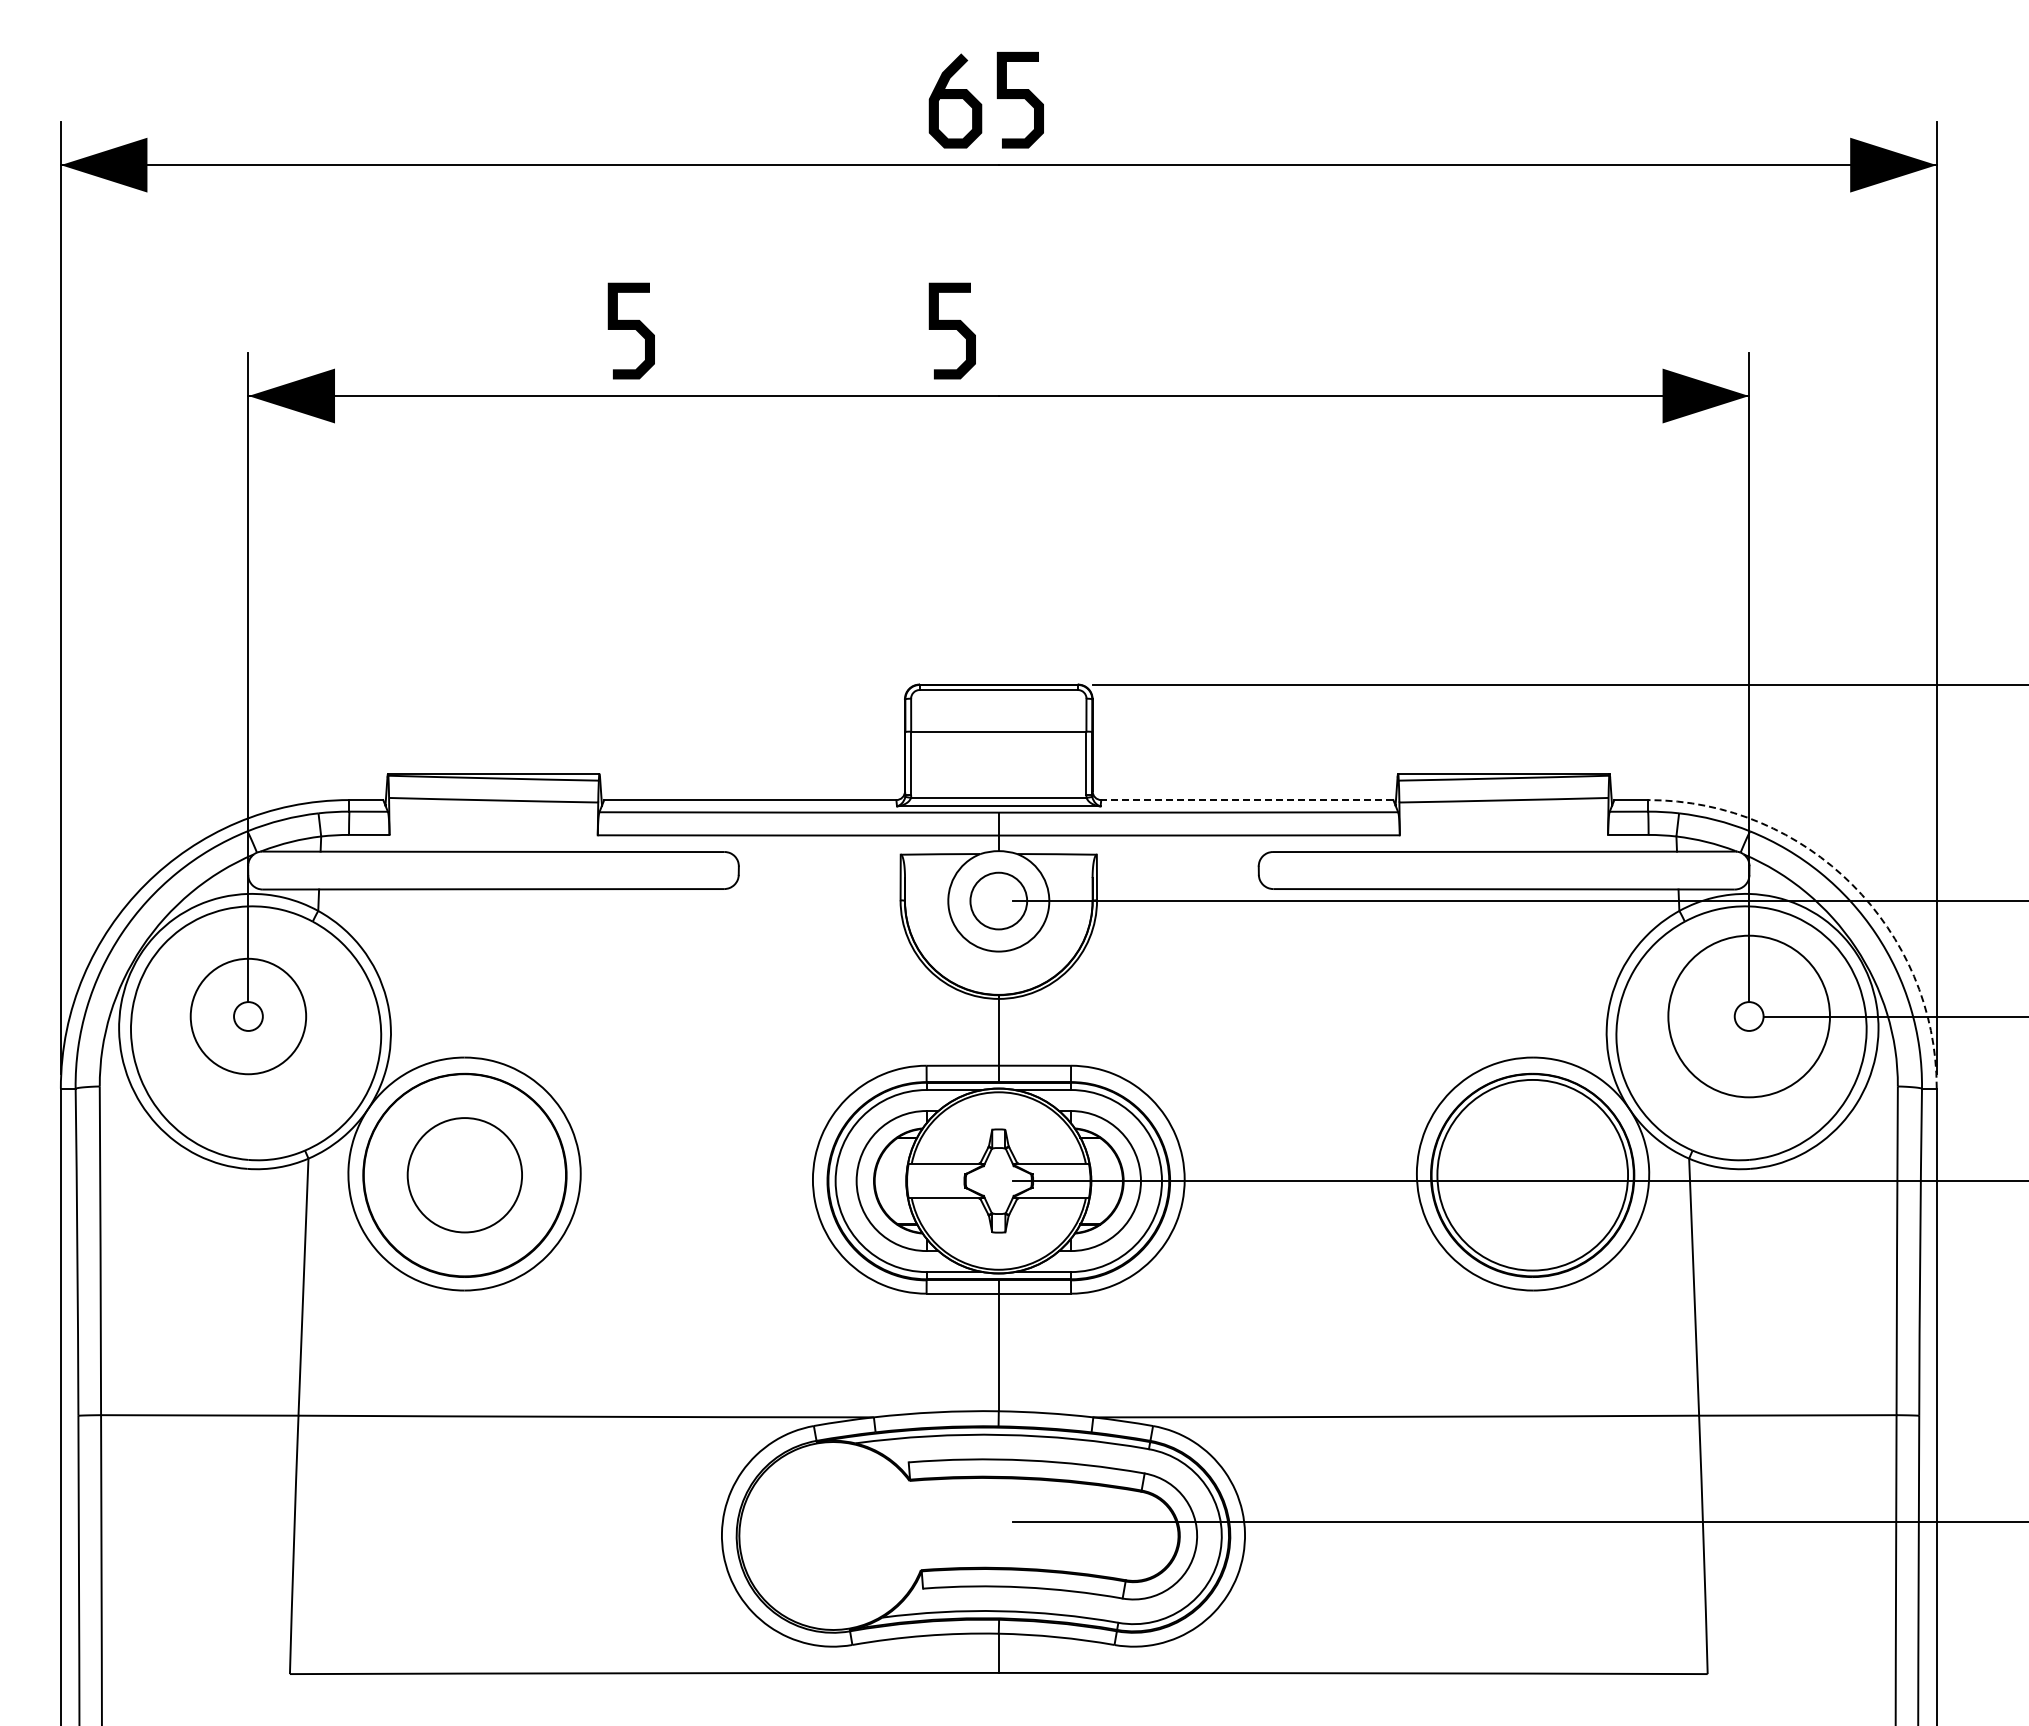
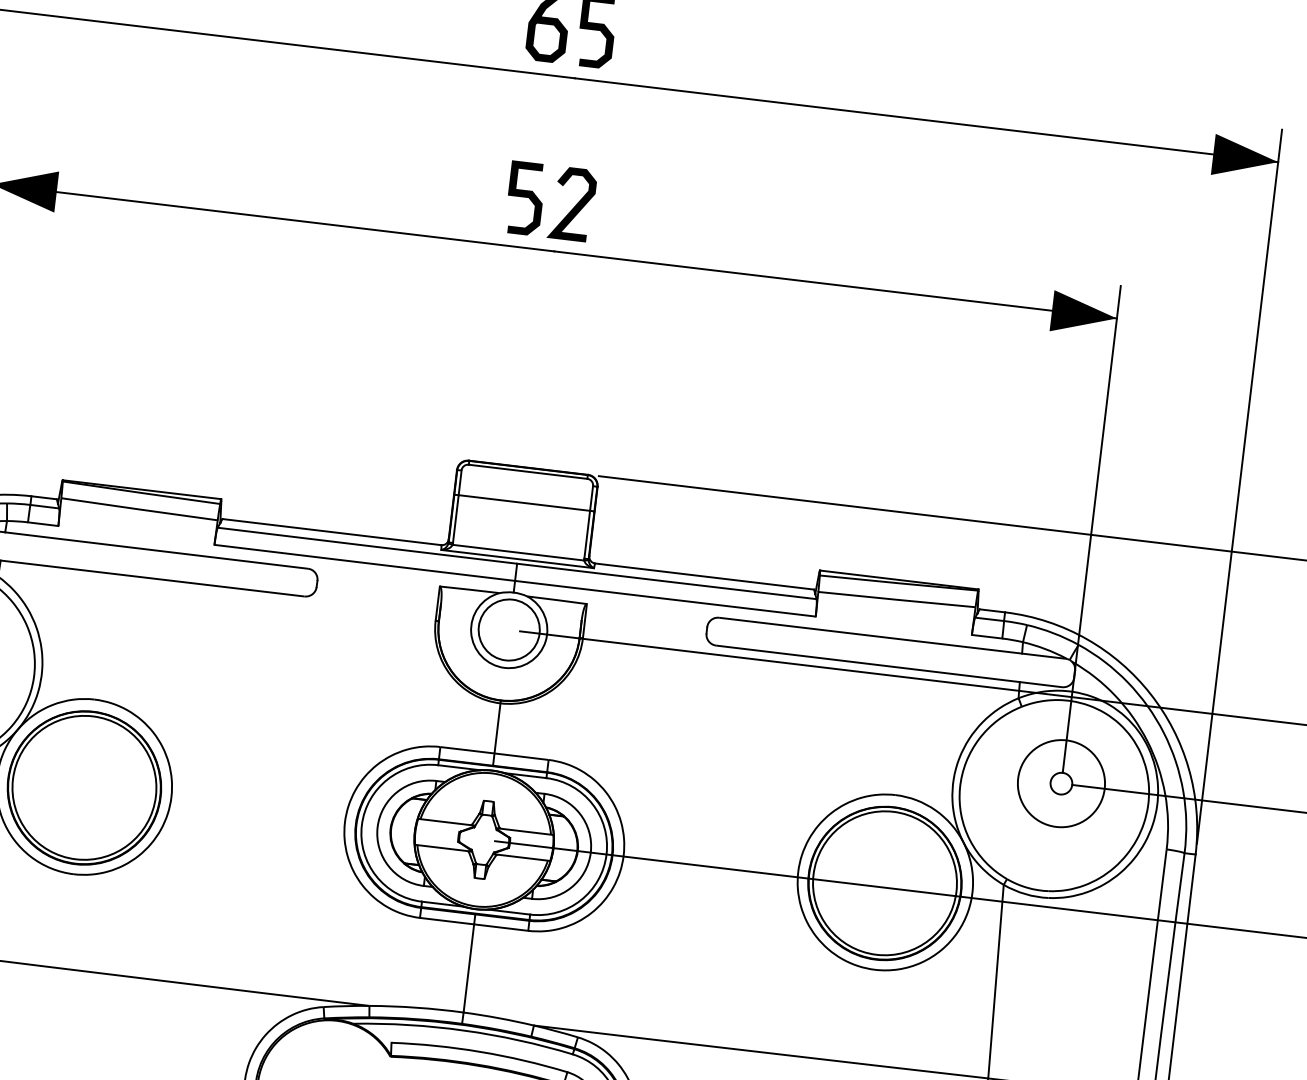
curve: (630, 329) -> (284, 168), removed
curve: (1018, 332) -> (574, 205), added
line: (1246, 800) -> (703, 576), dashed -> solid
arc: (1852, 884) -> (1150, 693), dashed -> solid
circle: (998, 900) -> (509, 629), size x1.43
circle: (1748, 1016) -> (1060, 783), size x0.71
circle: (464, 1174) -> (84, 787), size x1.67

